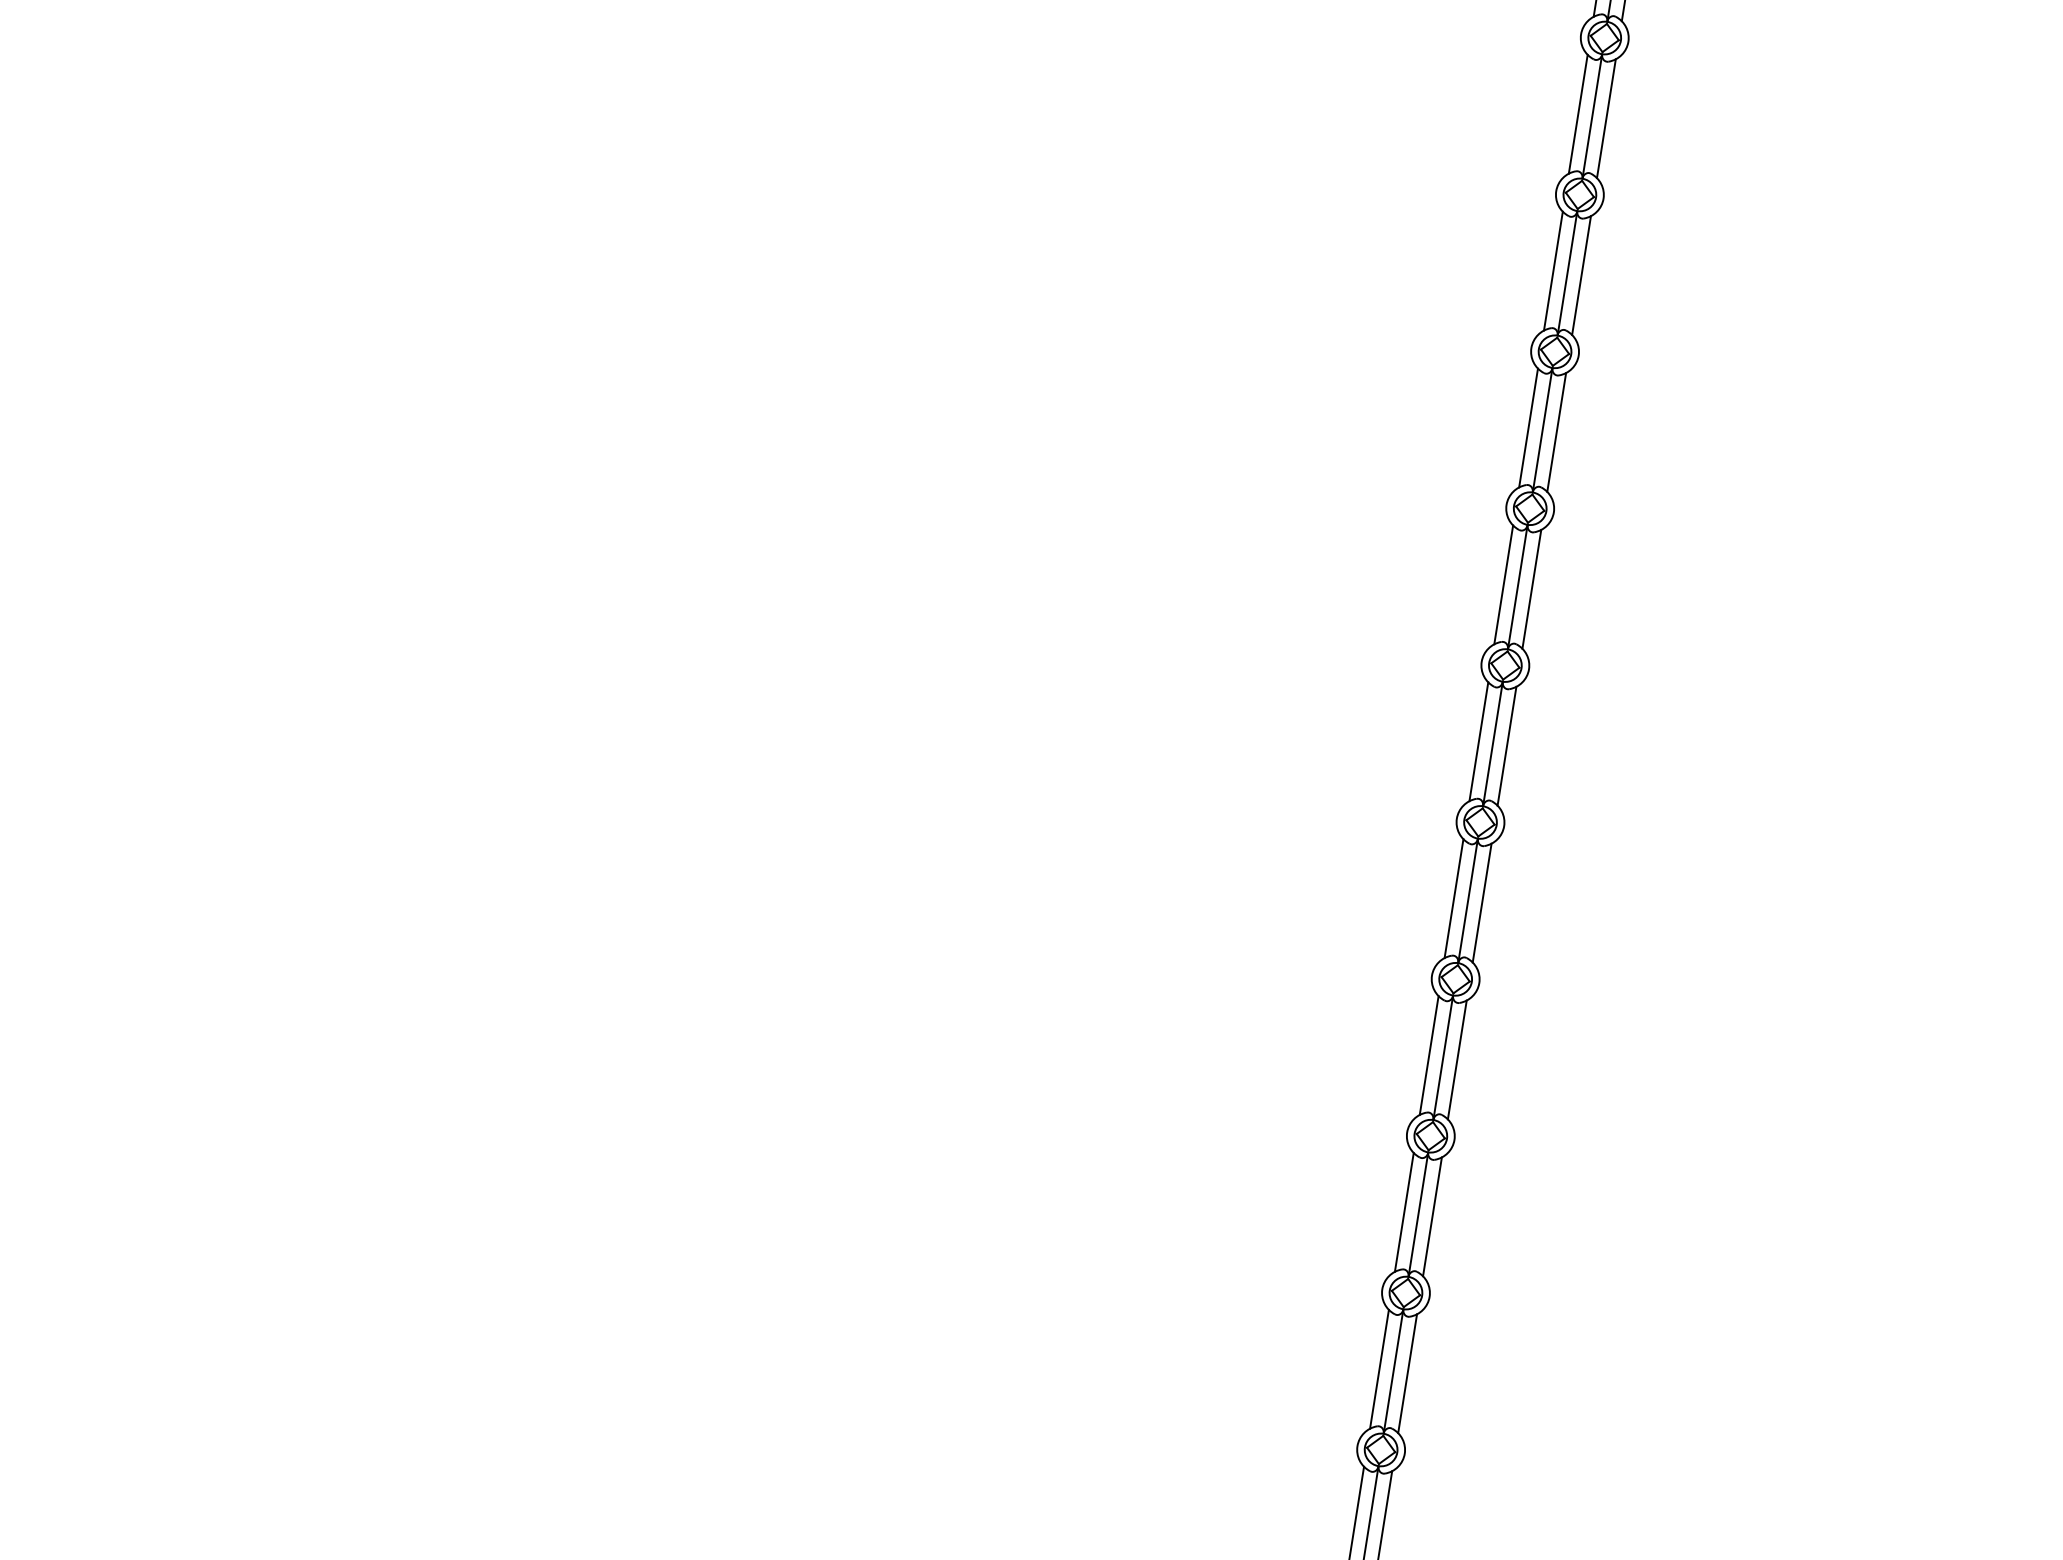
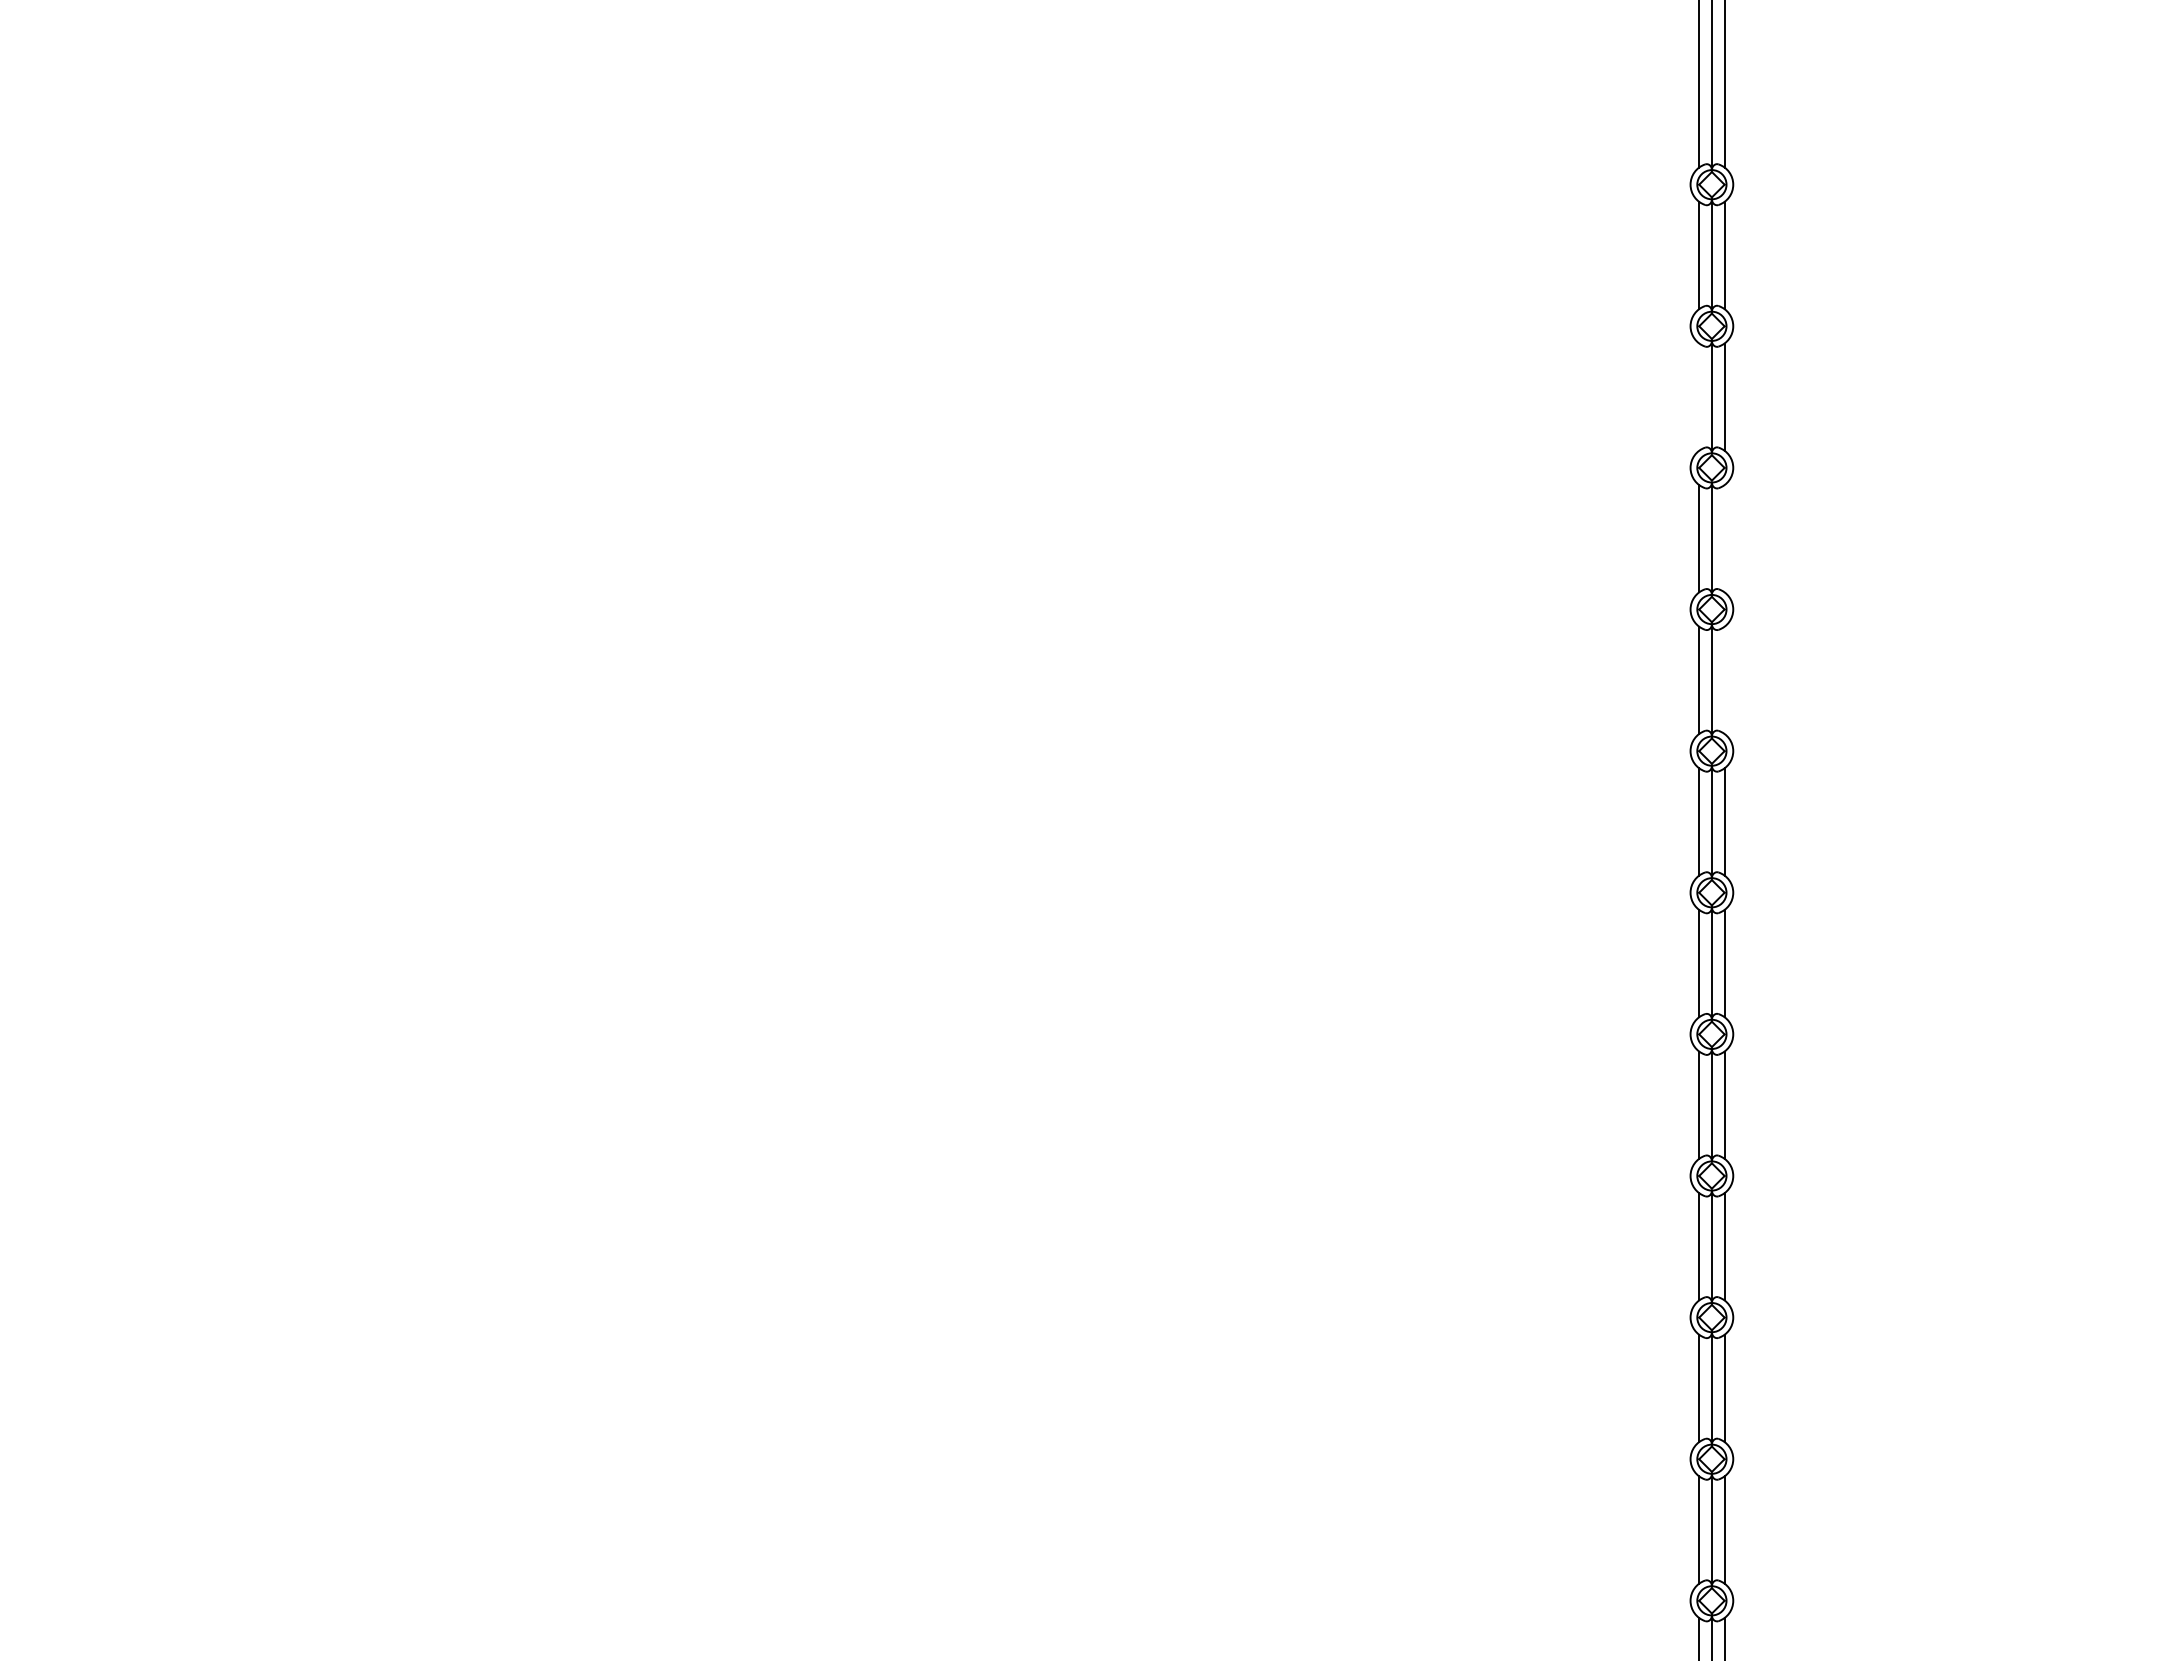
line: (1553, 270) -> (1699, 396), removed
line: (1556, 432) -> (1724, 538), removed
line: (1531, 588) -> (1724, 679), removed

